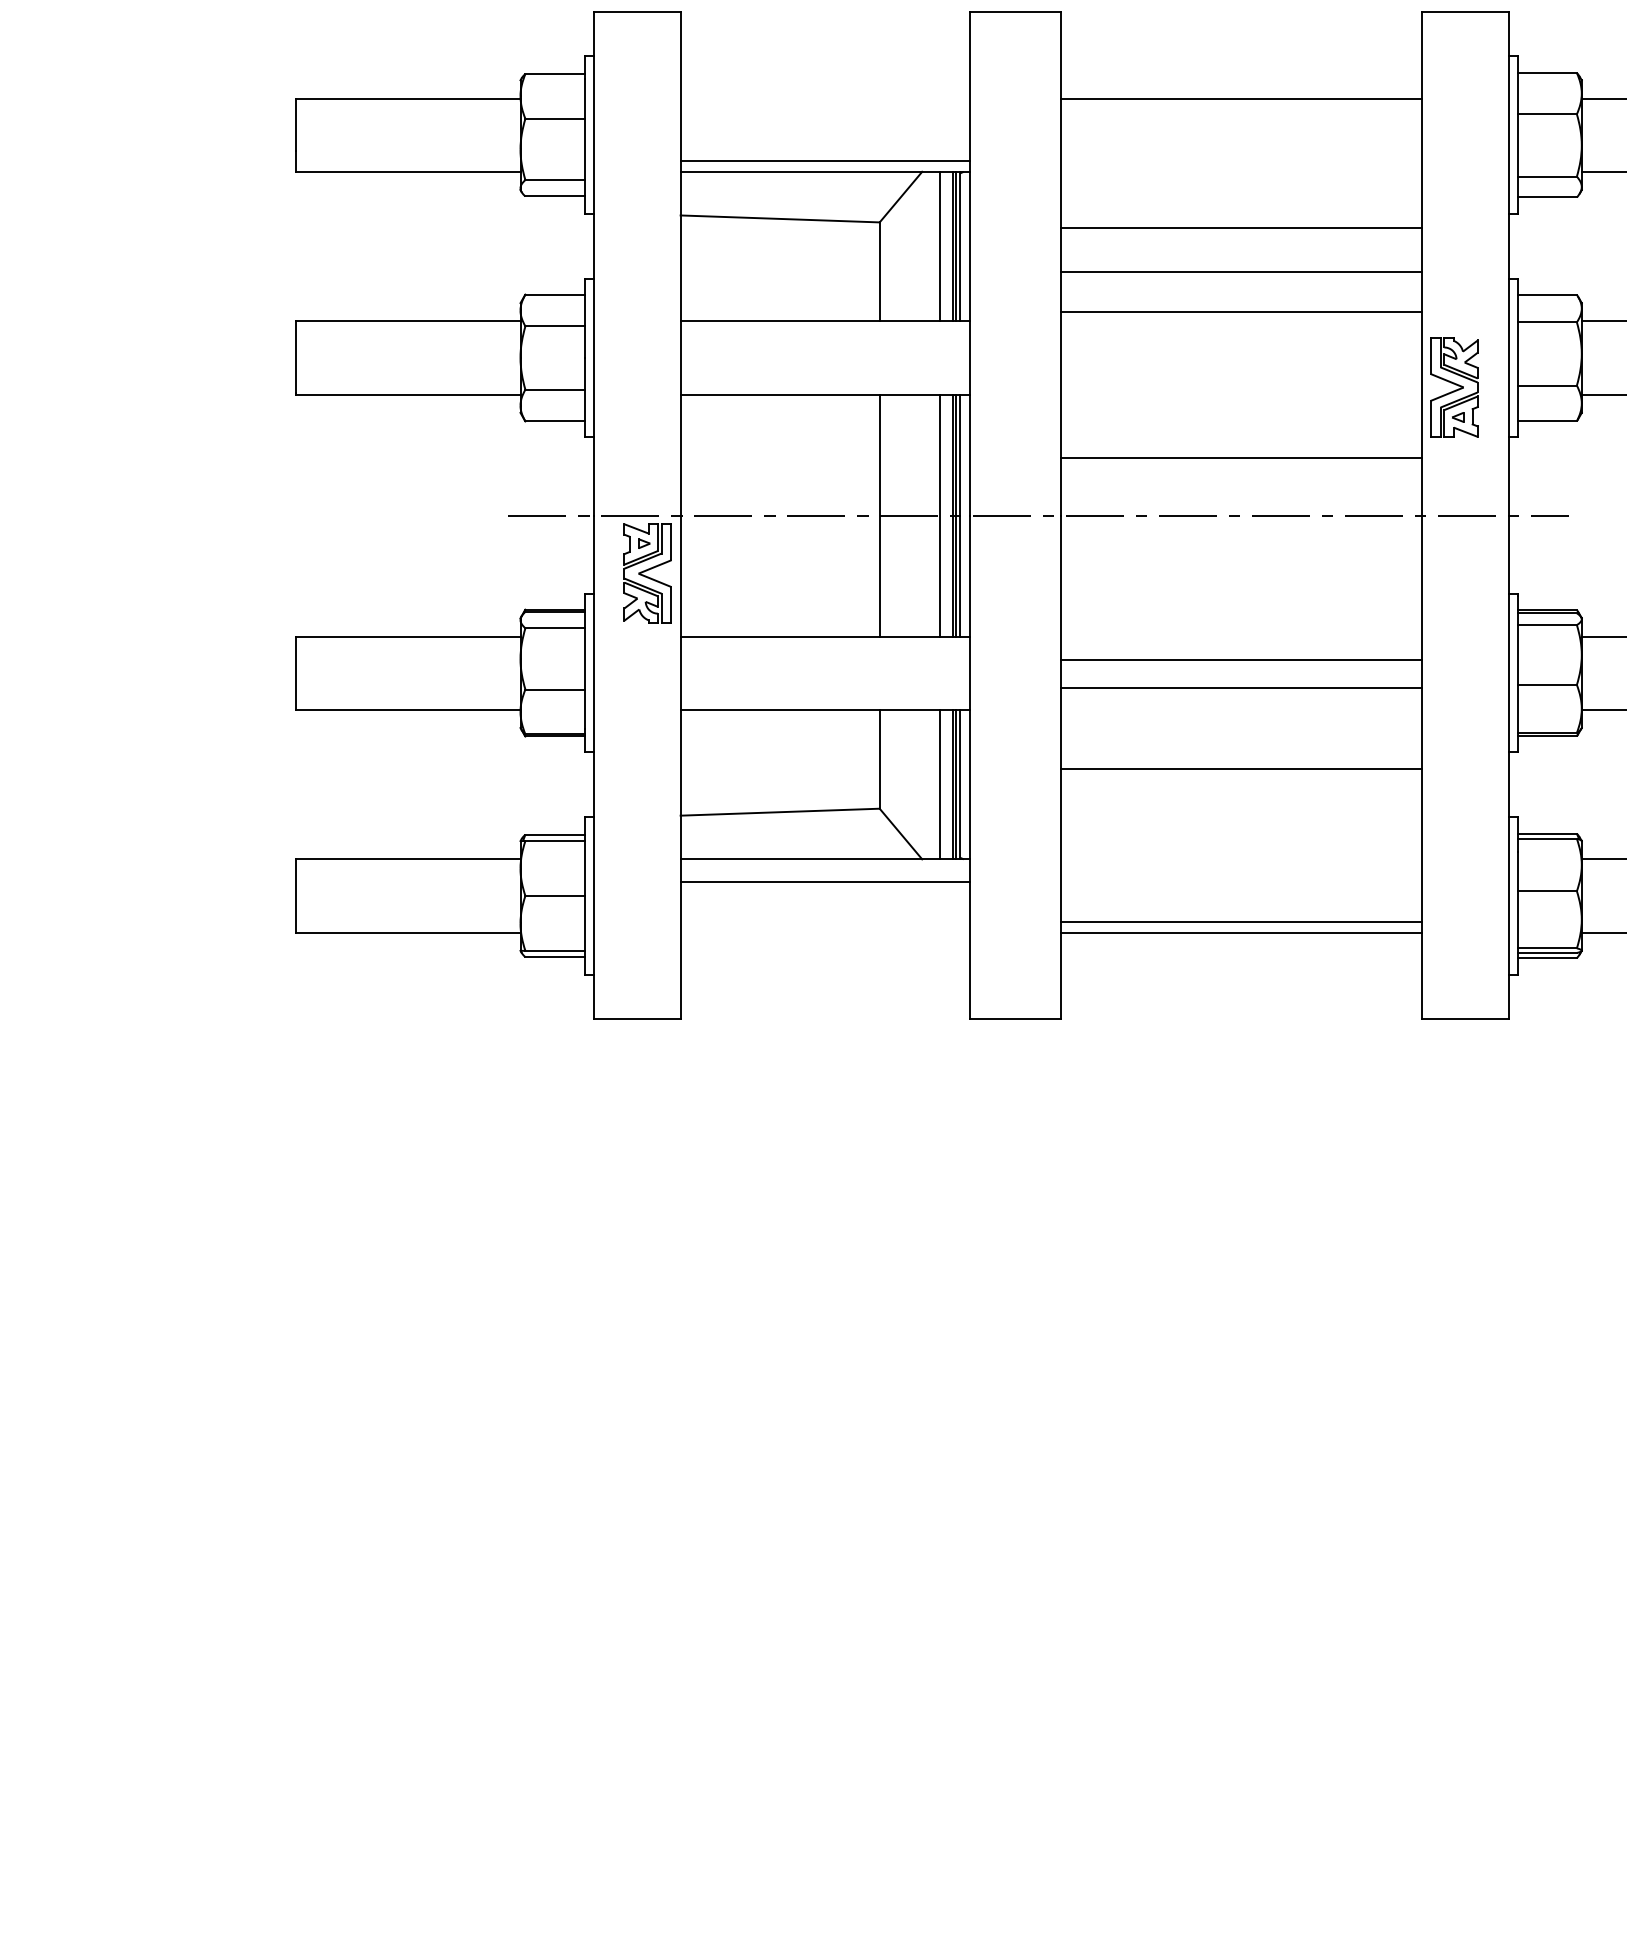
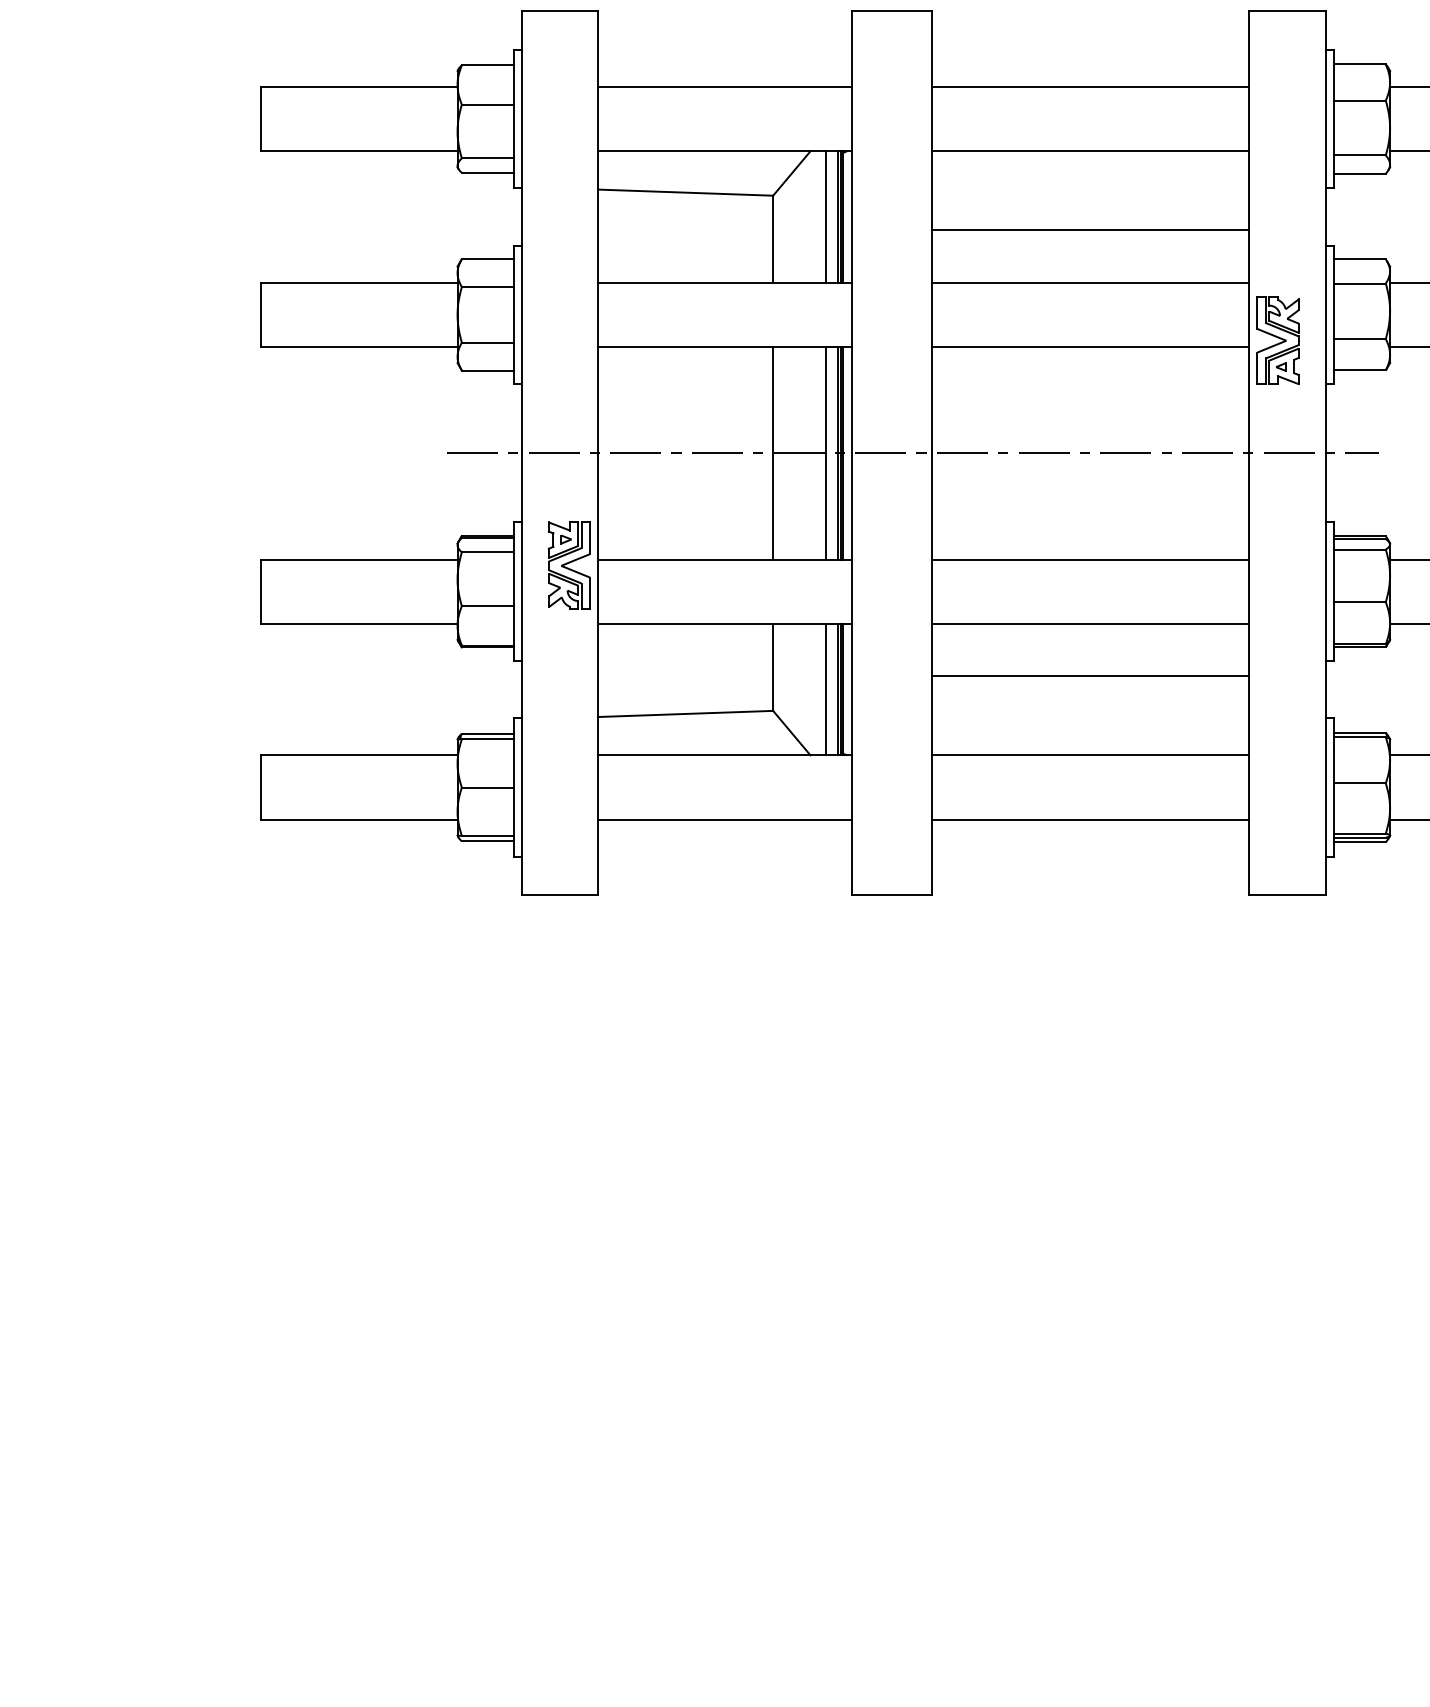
line: (824, 160) -> (724, 86), moved
line: (1241, 227) -> (1091, 150), moved
line: (1241, 272) -> (1091, 282), moved
line: (1241, 311) -> (1091, 230), moved
line: (1241, 457) -> (1091, 346), moved
part: (647, 573) -> (569, 565), moved
line: (1241, 659) -> (1091, 623), moved
line: (1241, 687) -> (1091, 559), moved
line: (824, 881) -> (724, 819), moved
line: (1241, 922) -> (1091, 755), moved

